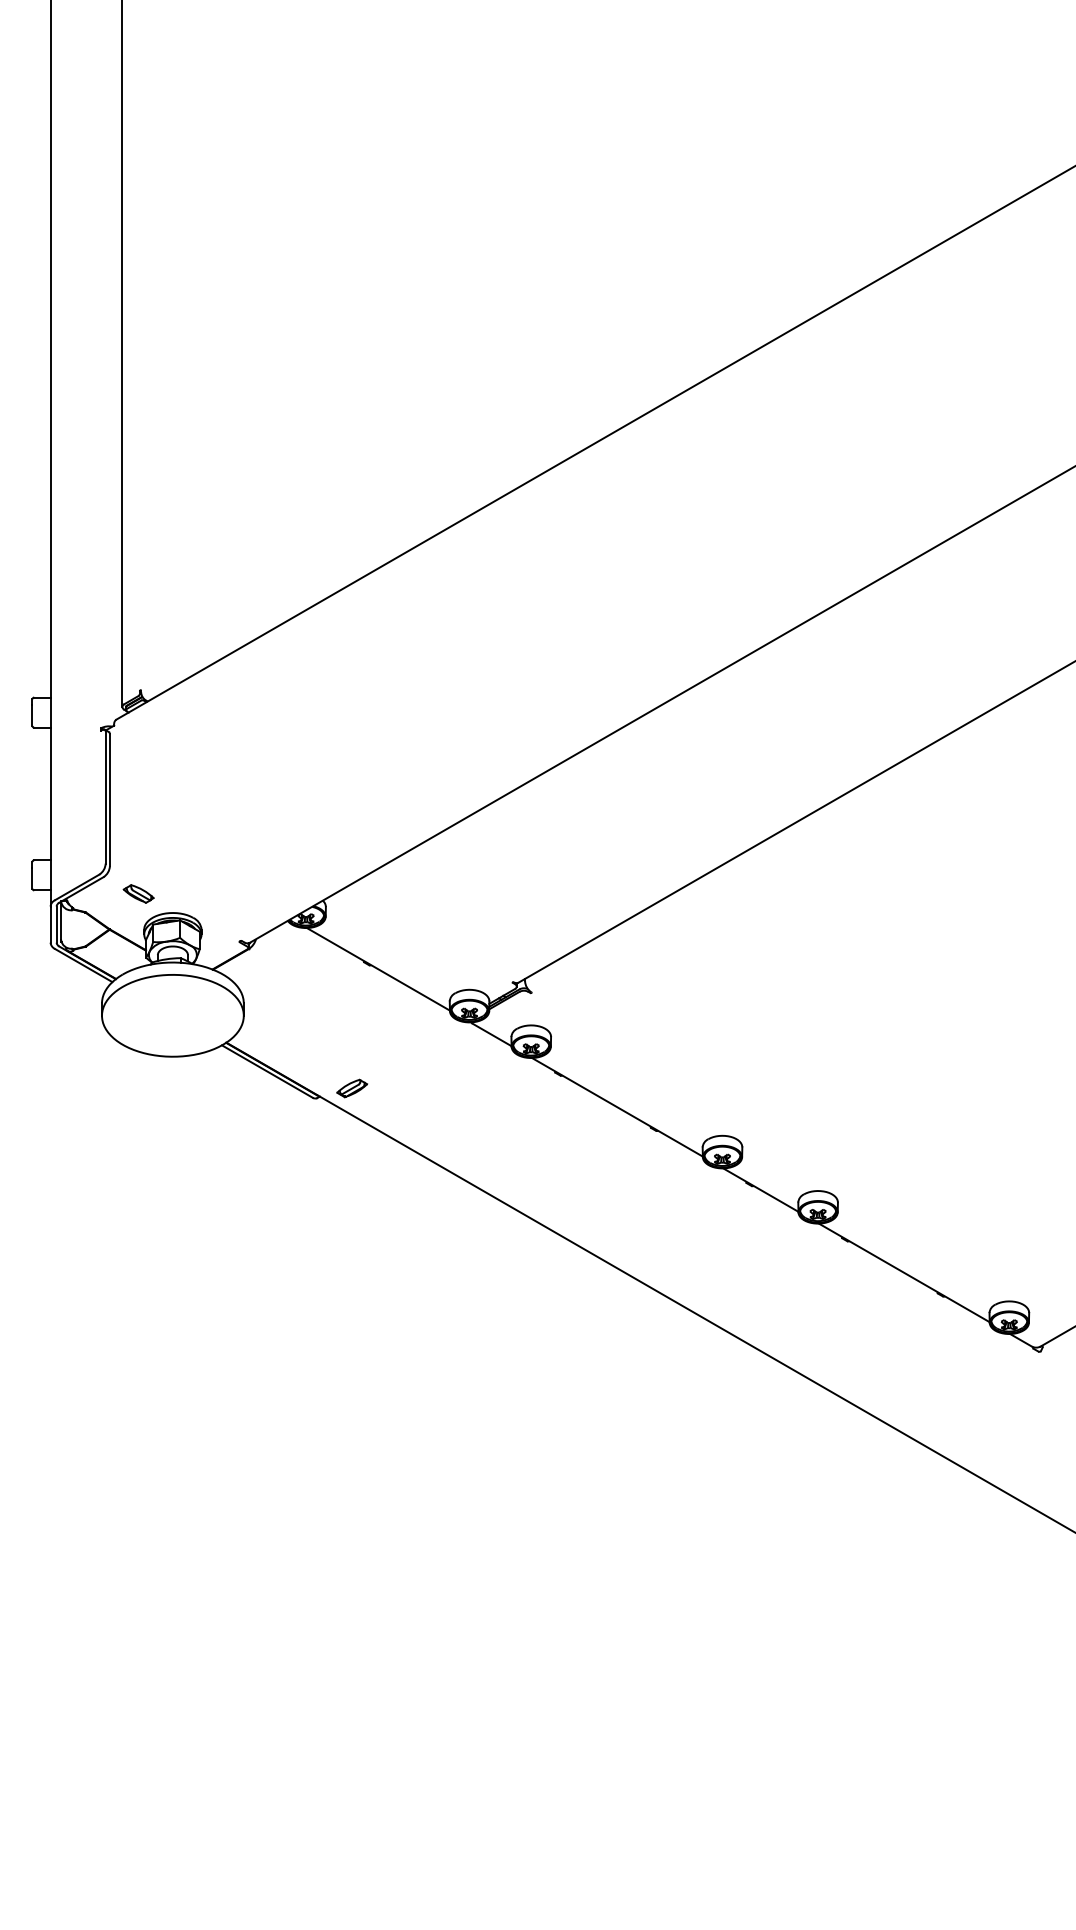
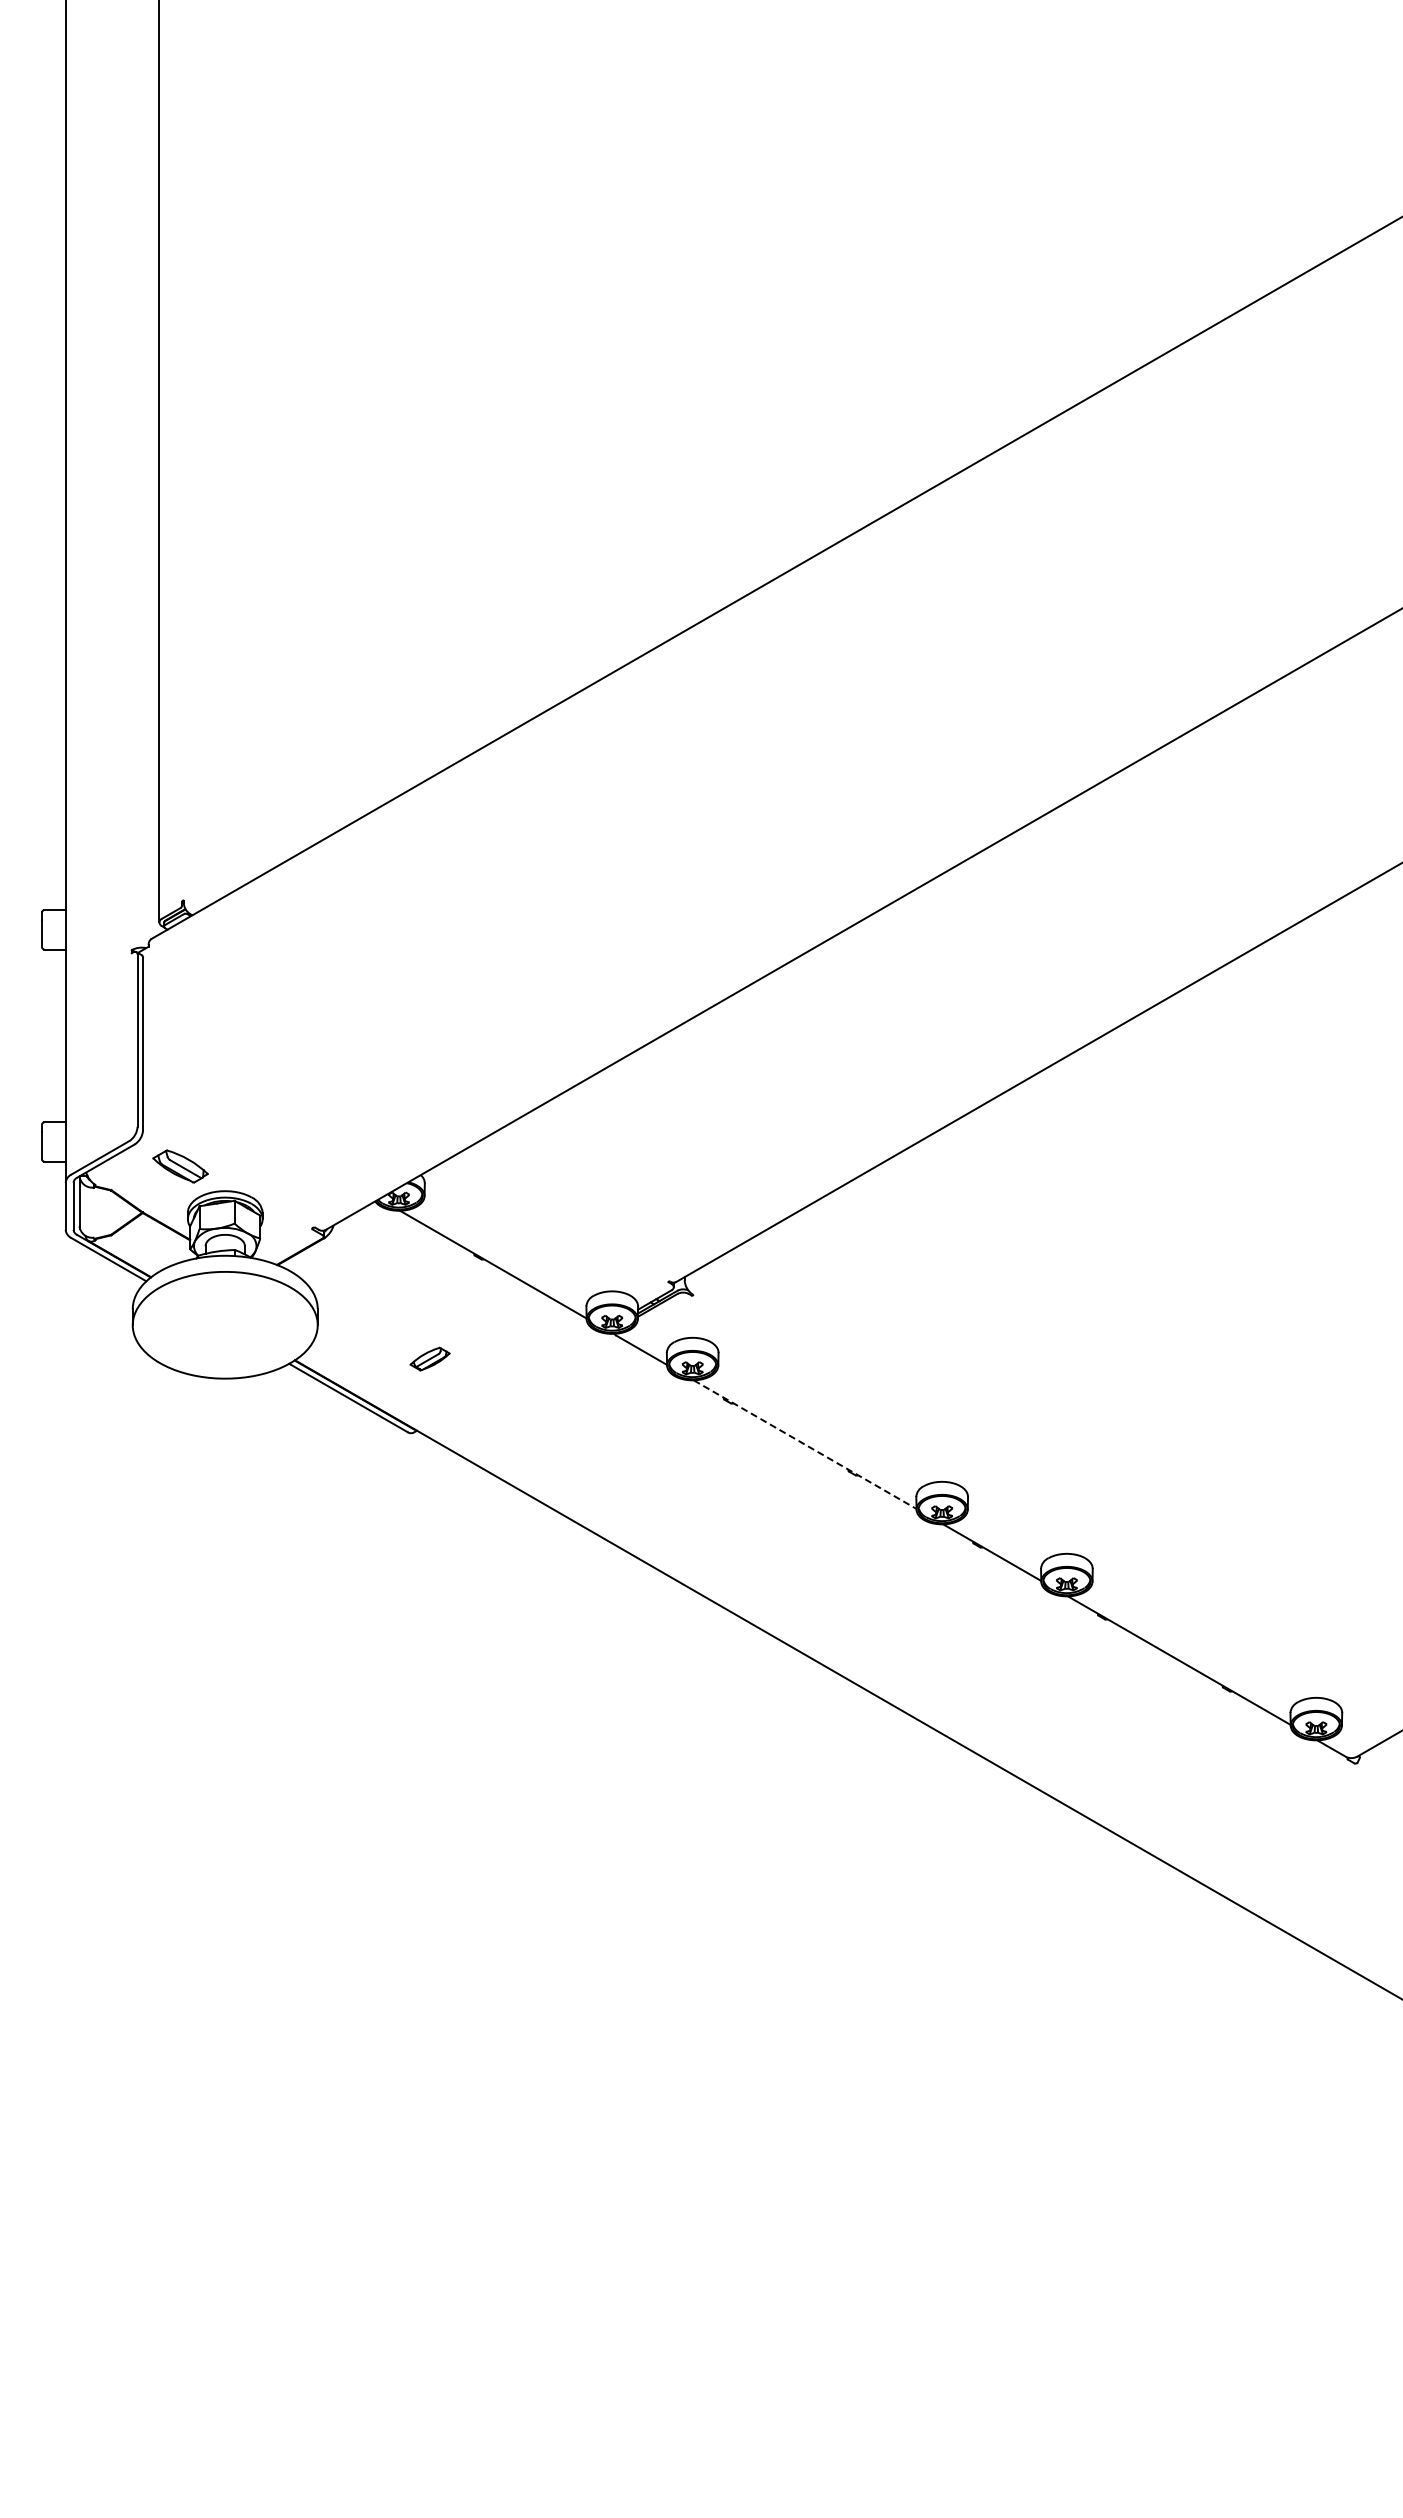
part: (138, 893) -> (180, 1165), size x1.4
part: (351, 1088) -> (429, 1358), moved
line: (617, 1107) -> (805, 1444), solid -> dashed

